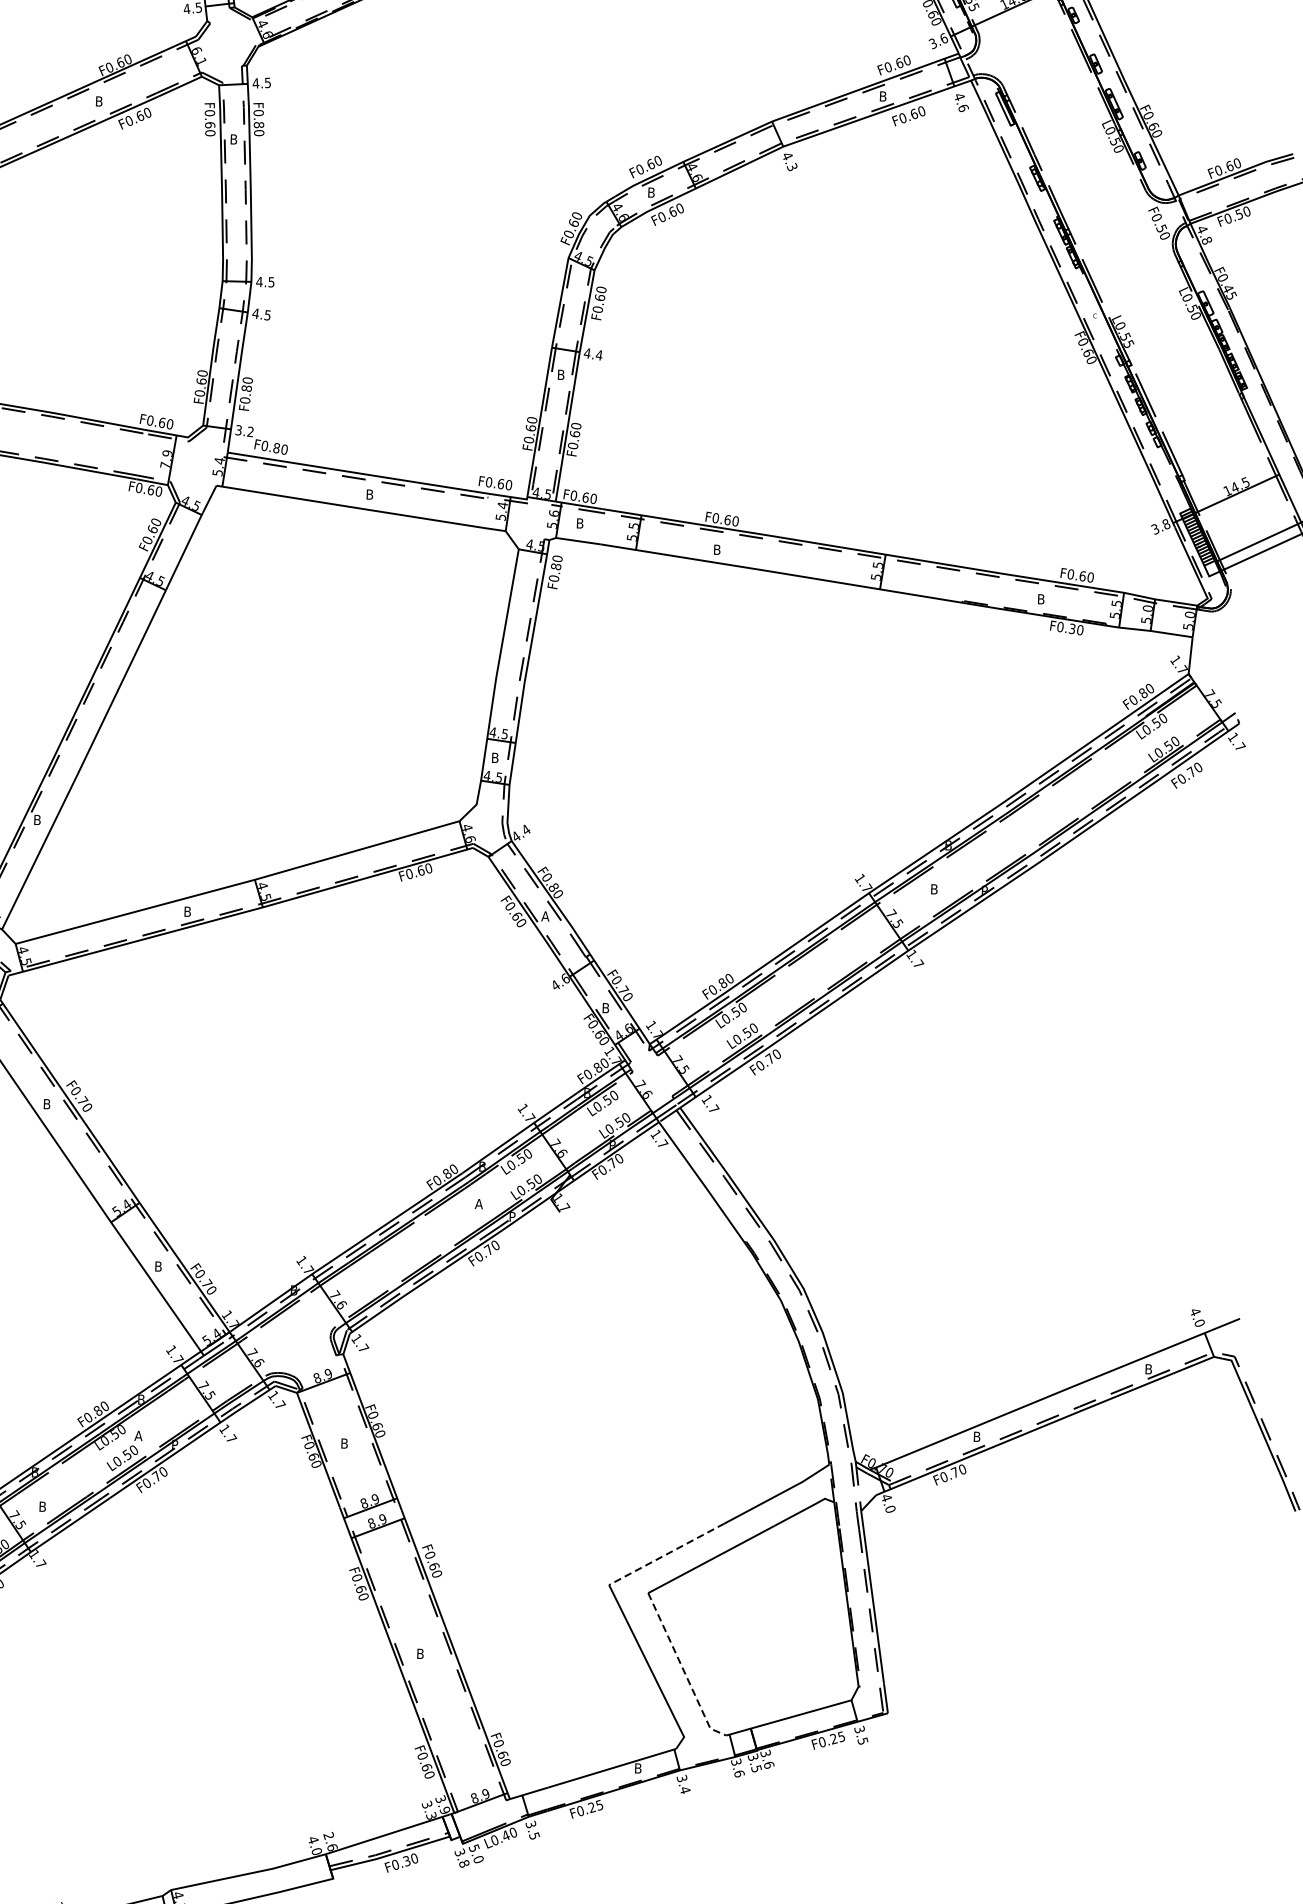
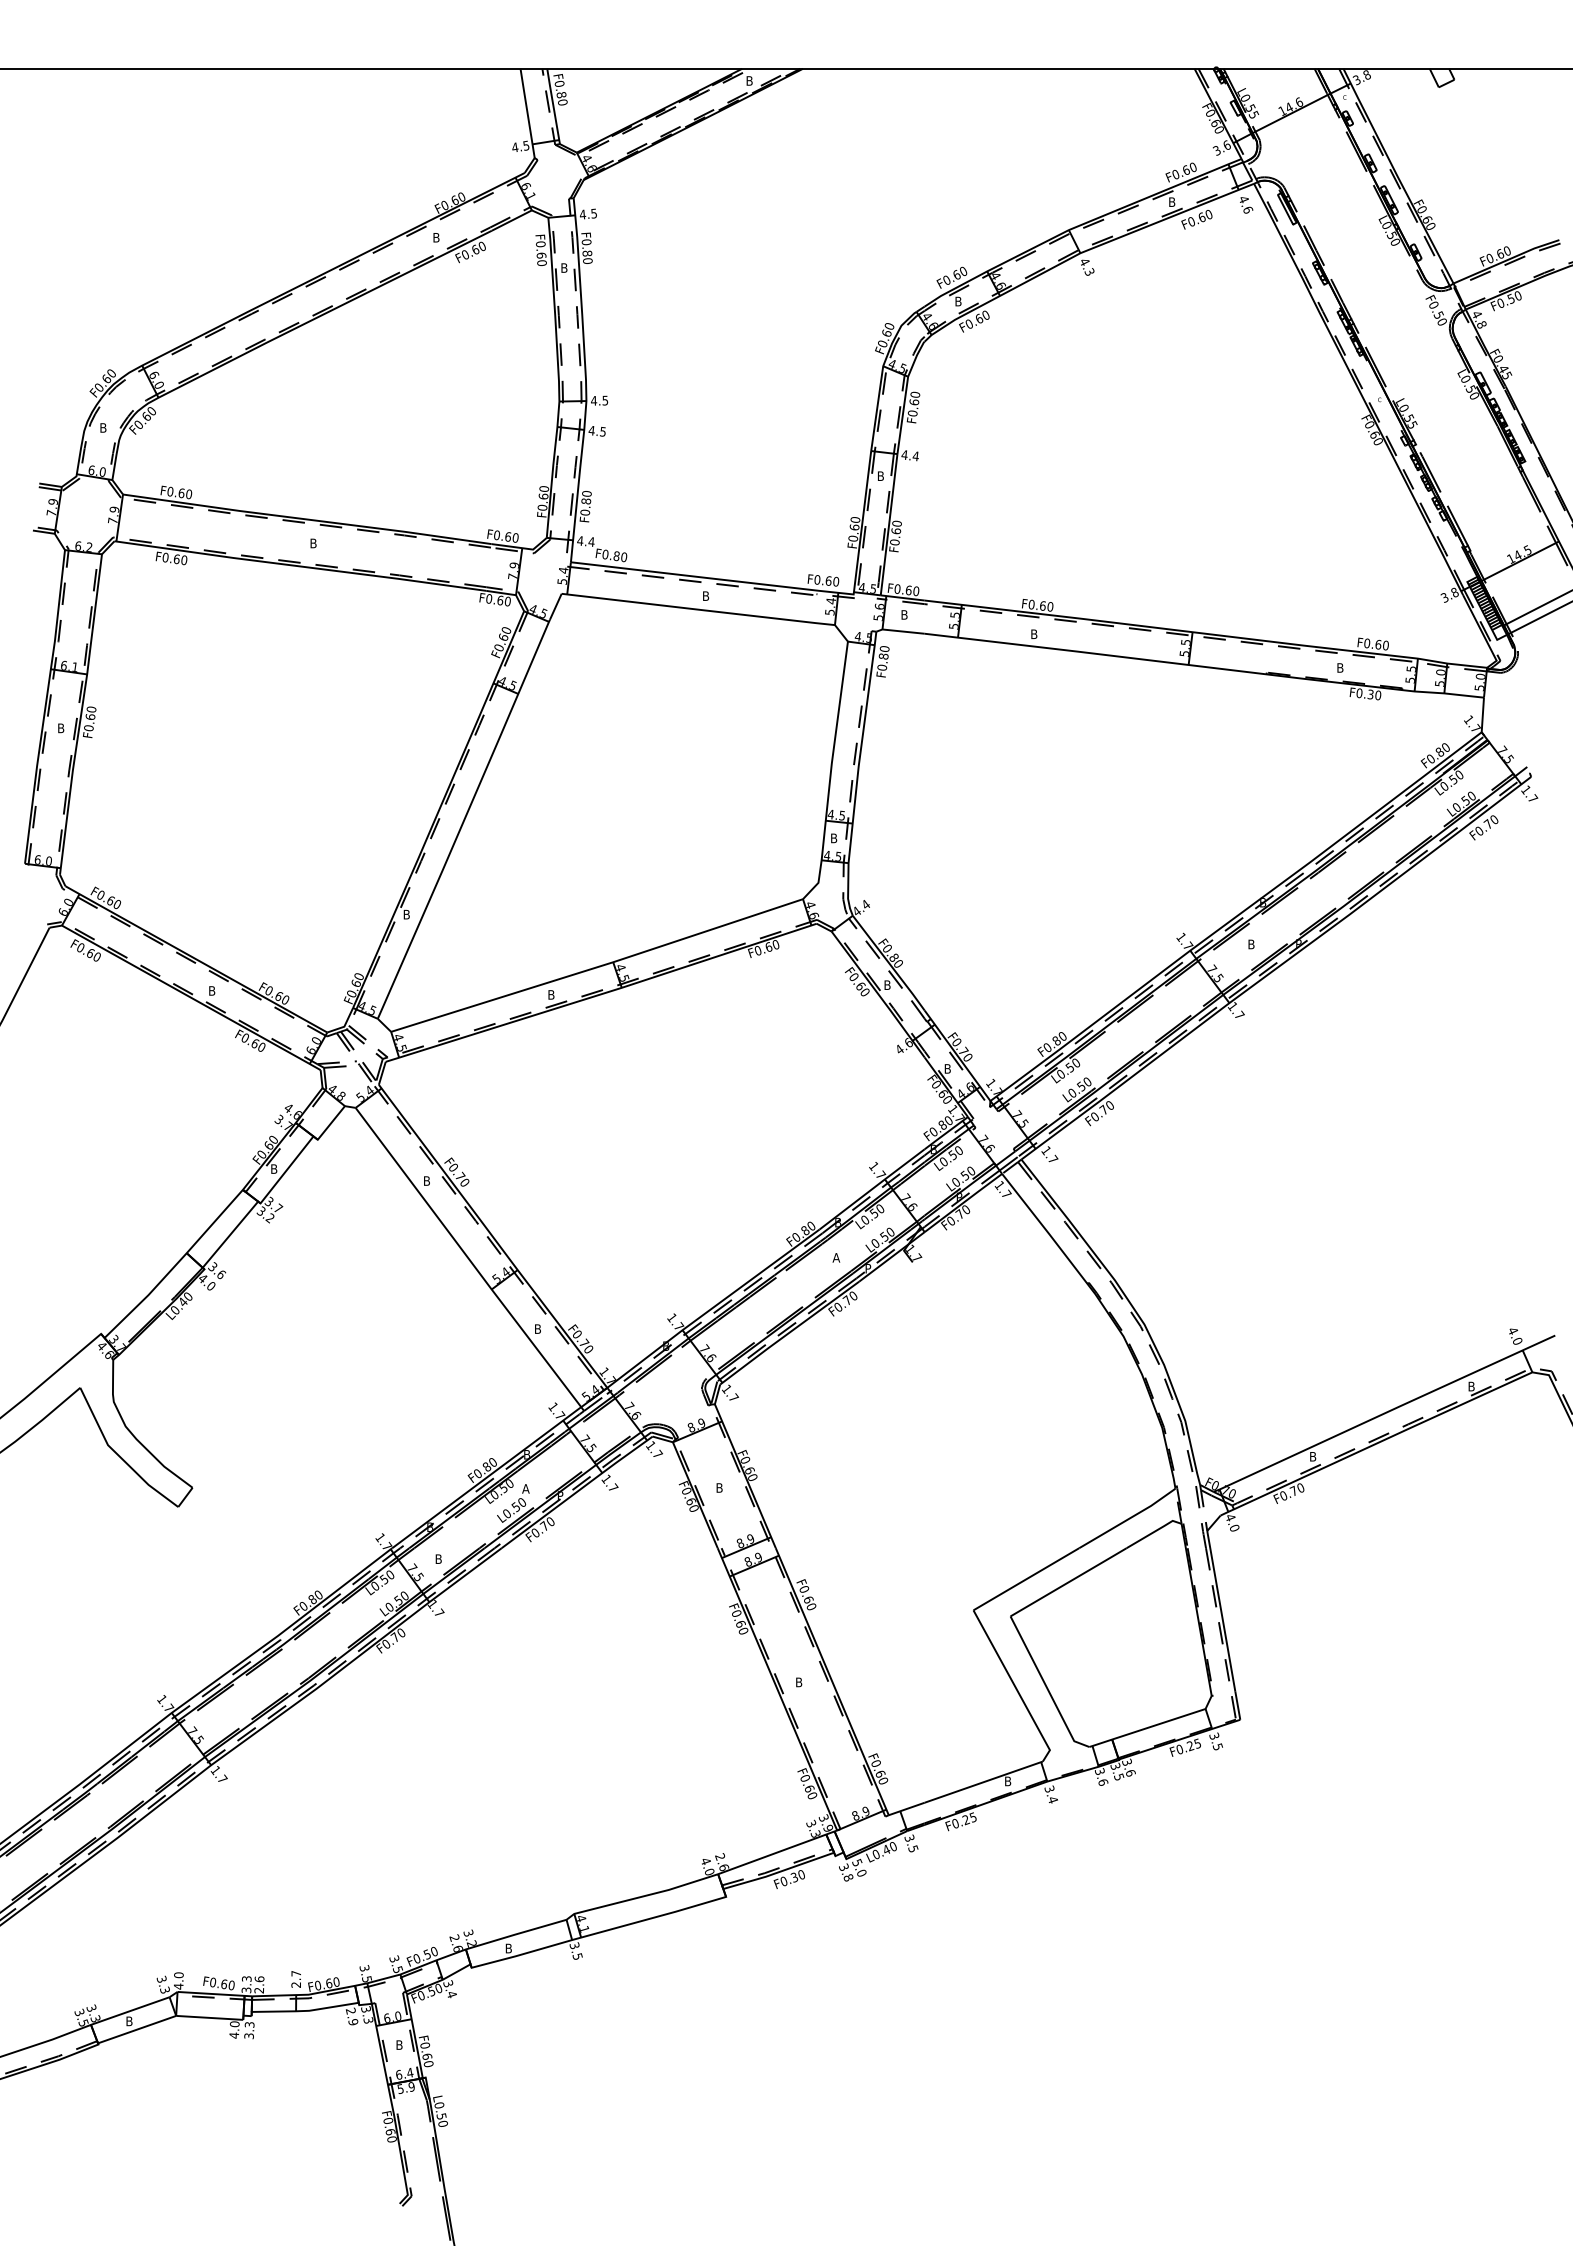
text: (244, 431) -> (585, 541), 3.2 -> 4.4
text: (545, 915) -> (887, 984), A -> B
line: (665, 1554) -> (1025, 1579), dashed -> solid
line: (683, 1670) -> (1046, 1687), dashed -> solid

